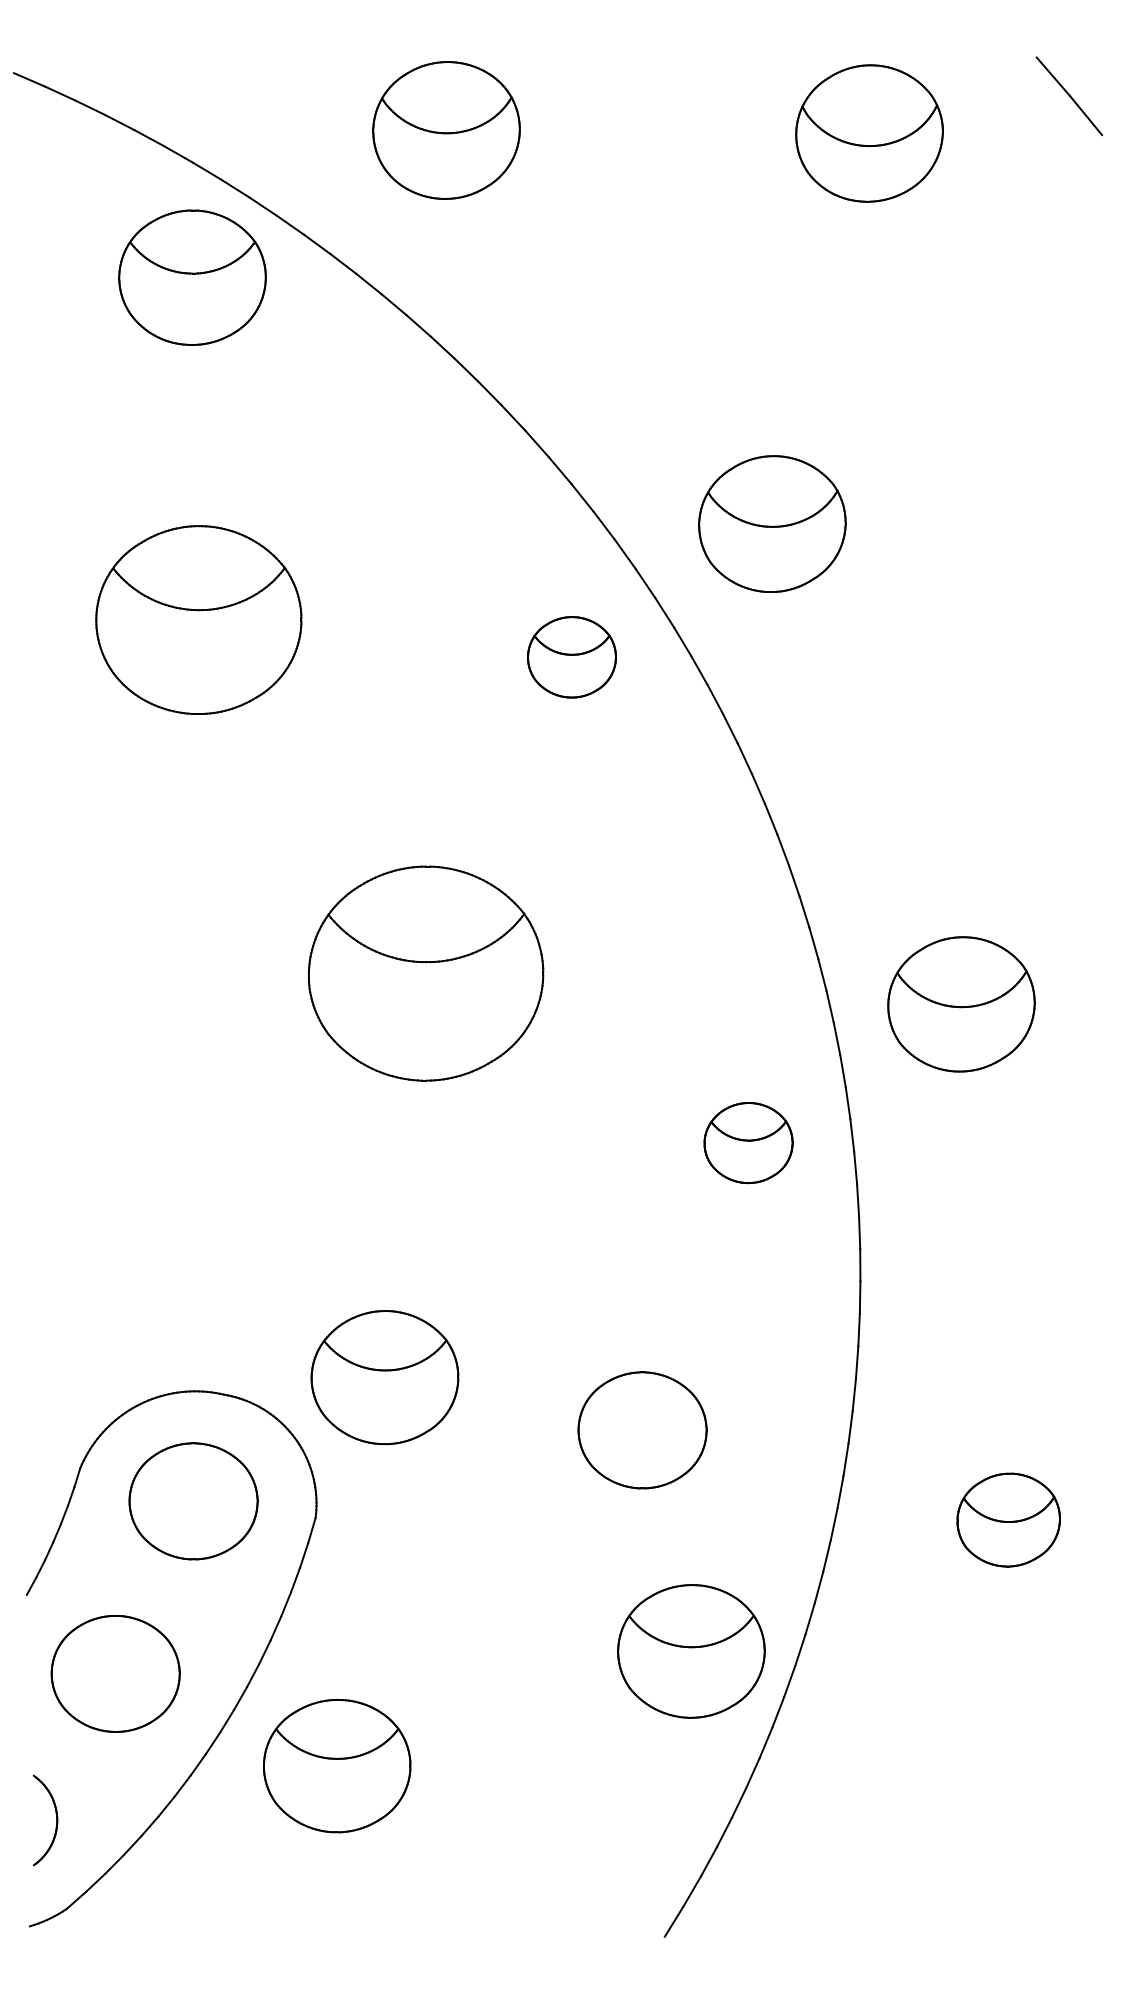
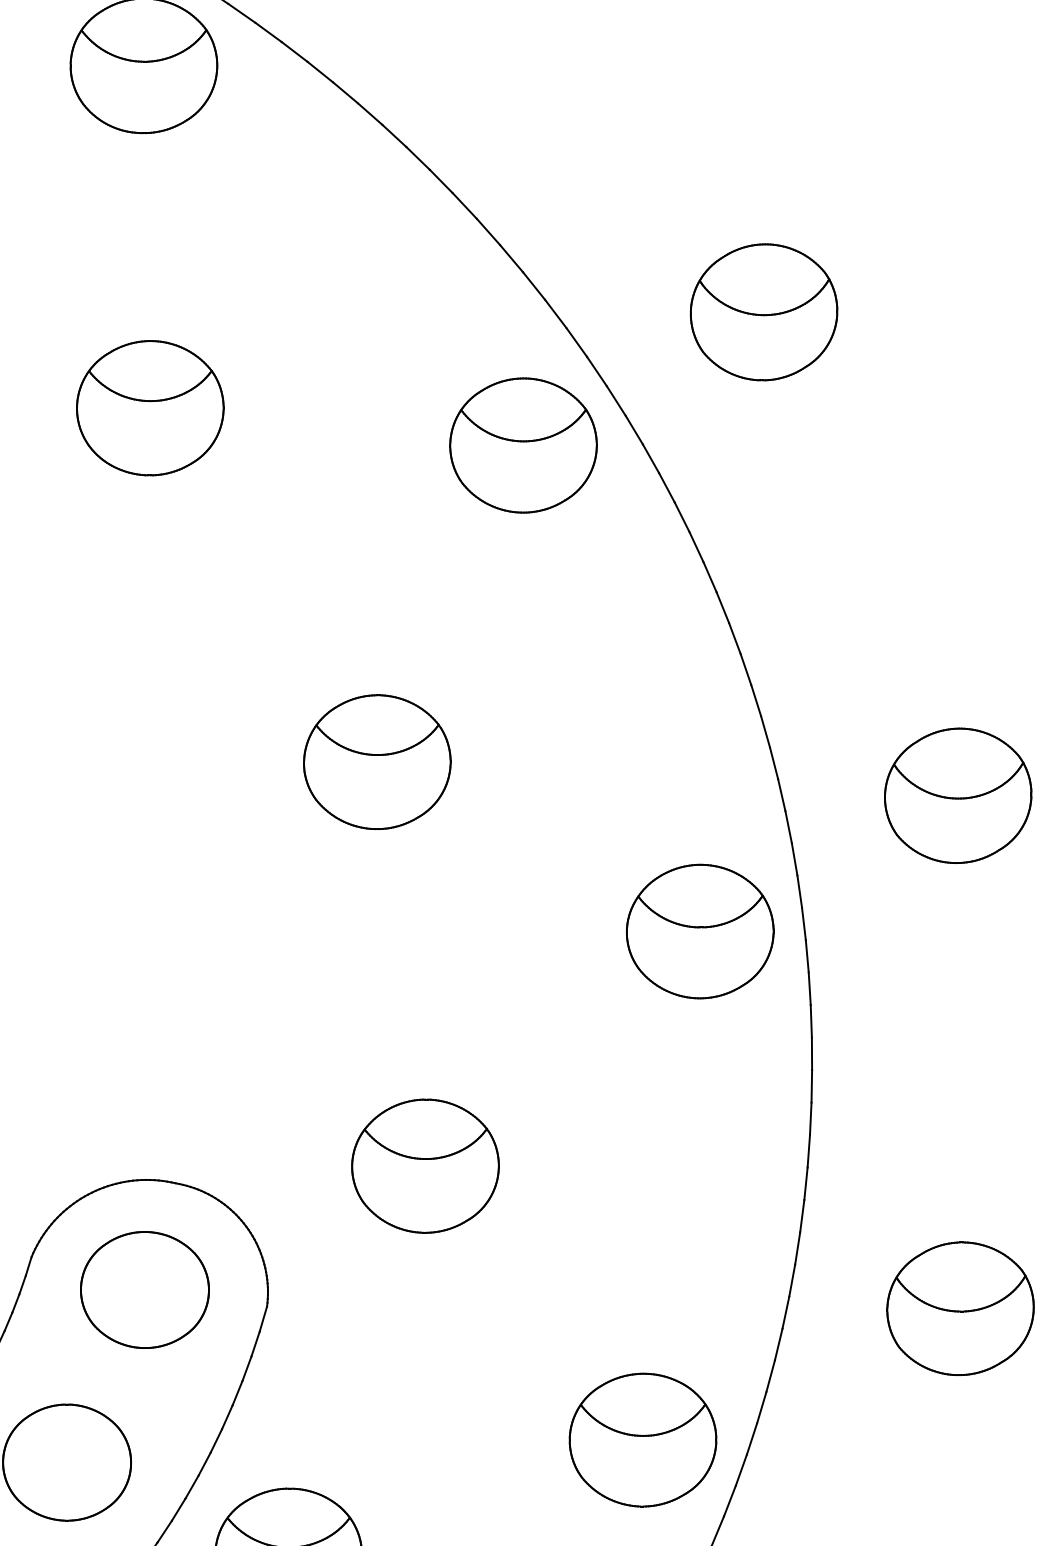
part: (772, 523) -> (764, 311), moved
part: (198, 619) -> (149, 407), size x0.71
part: (571, 657) -> (523, 445), size x1.67
part: (425, 973) -> (377, 761), size x0.62
part: (961, 1004) -> (958, 795), moved
part: (748, 1142) -> (700, 931), size x1.67
part: (384, 1377) -> (425, 1166), moved
part: (642, 1430) -> (594, 1219), removed
part: (1008, 1519) -> (960, 1308), size x1.43

